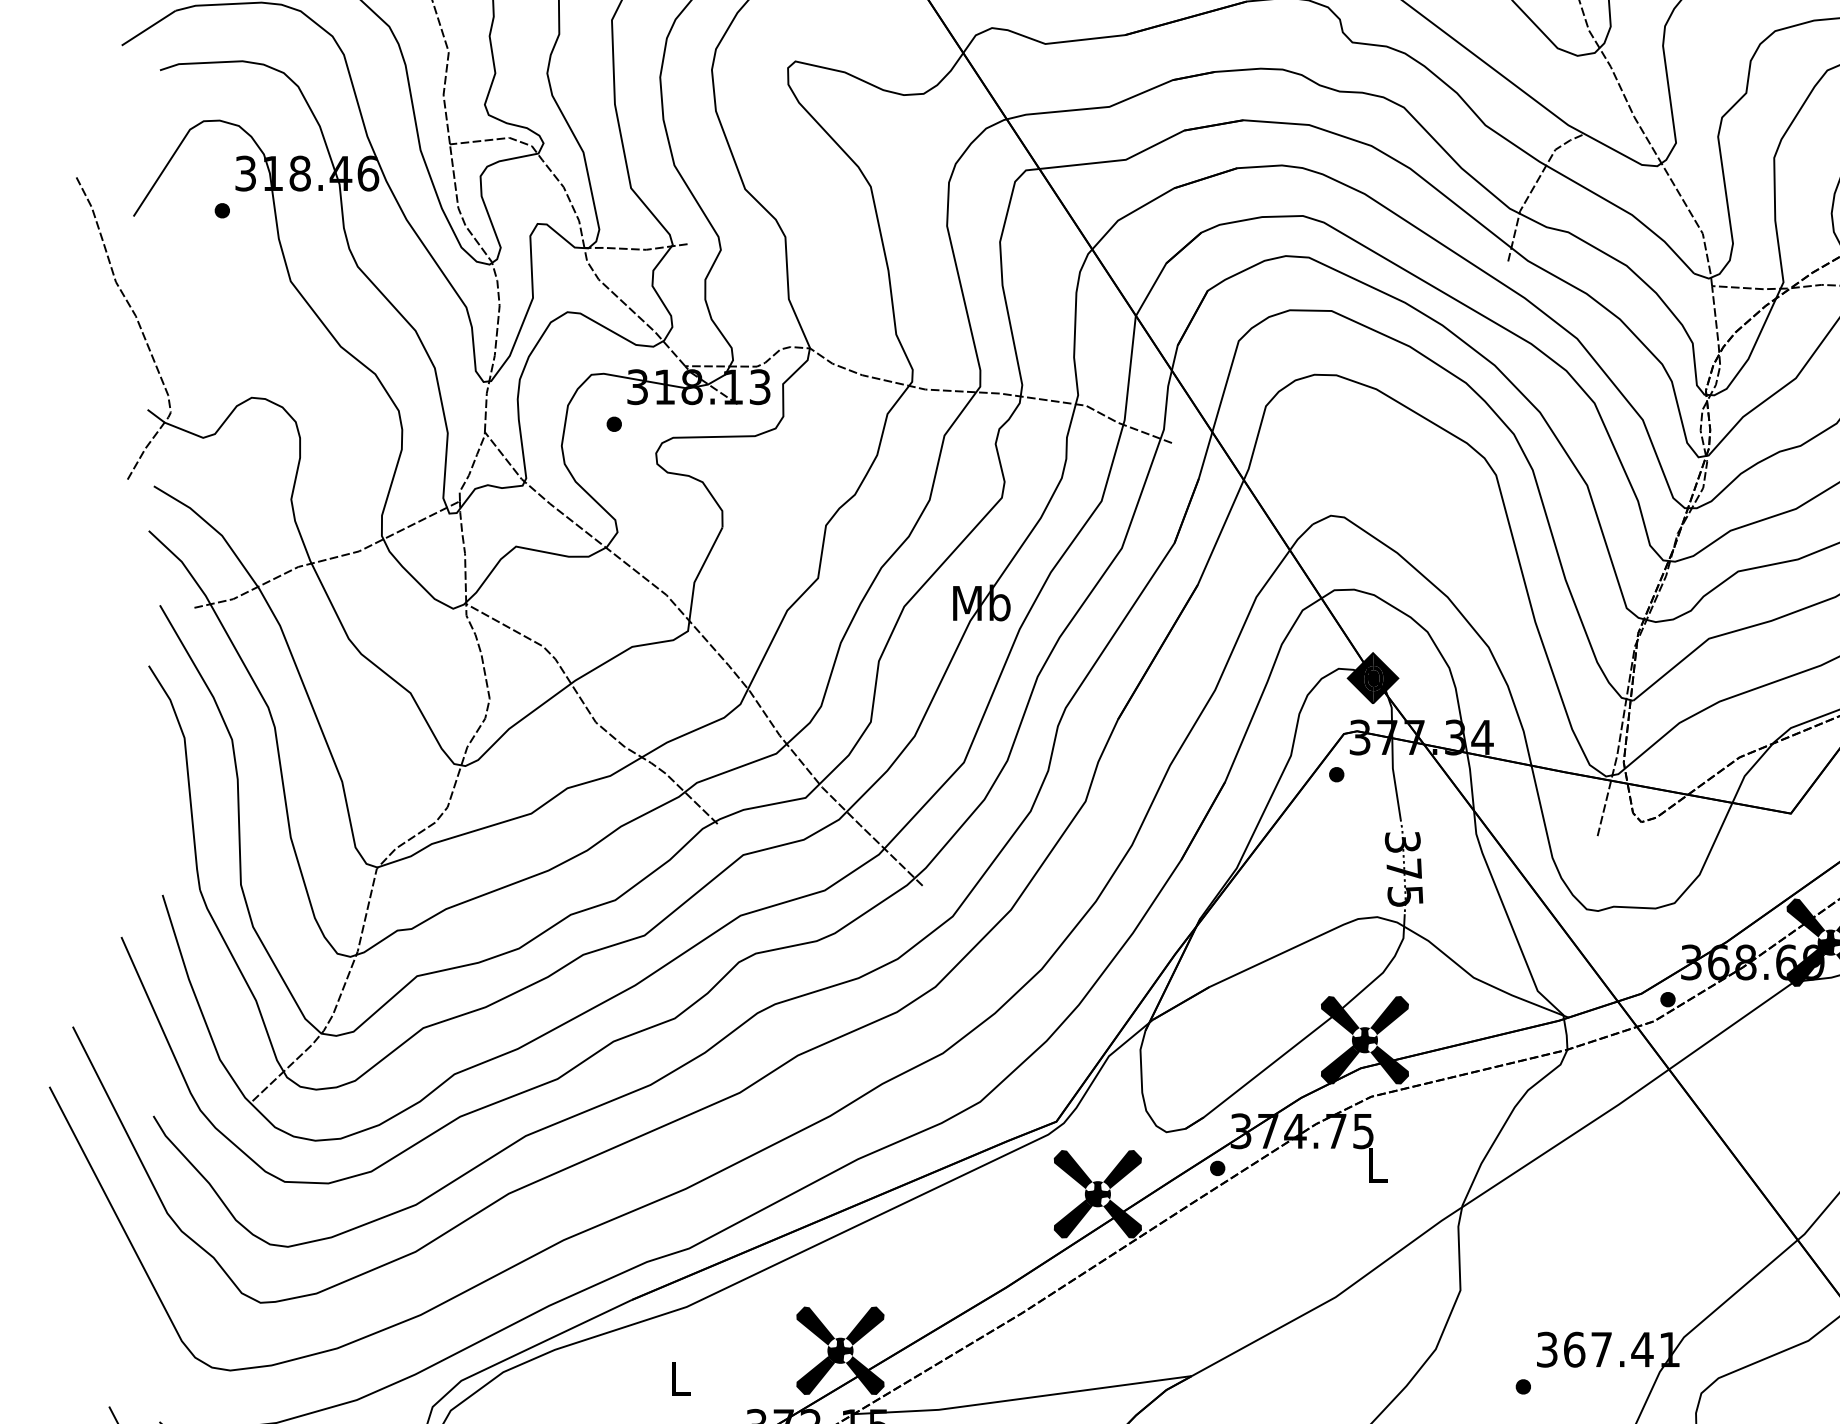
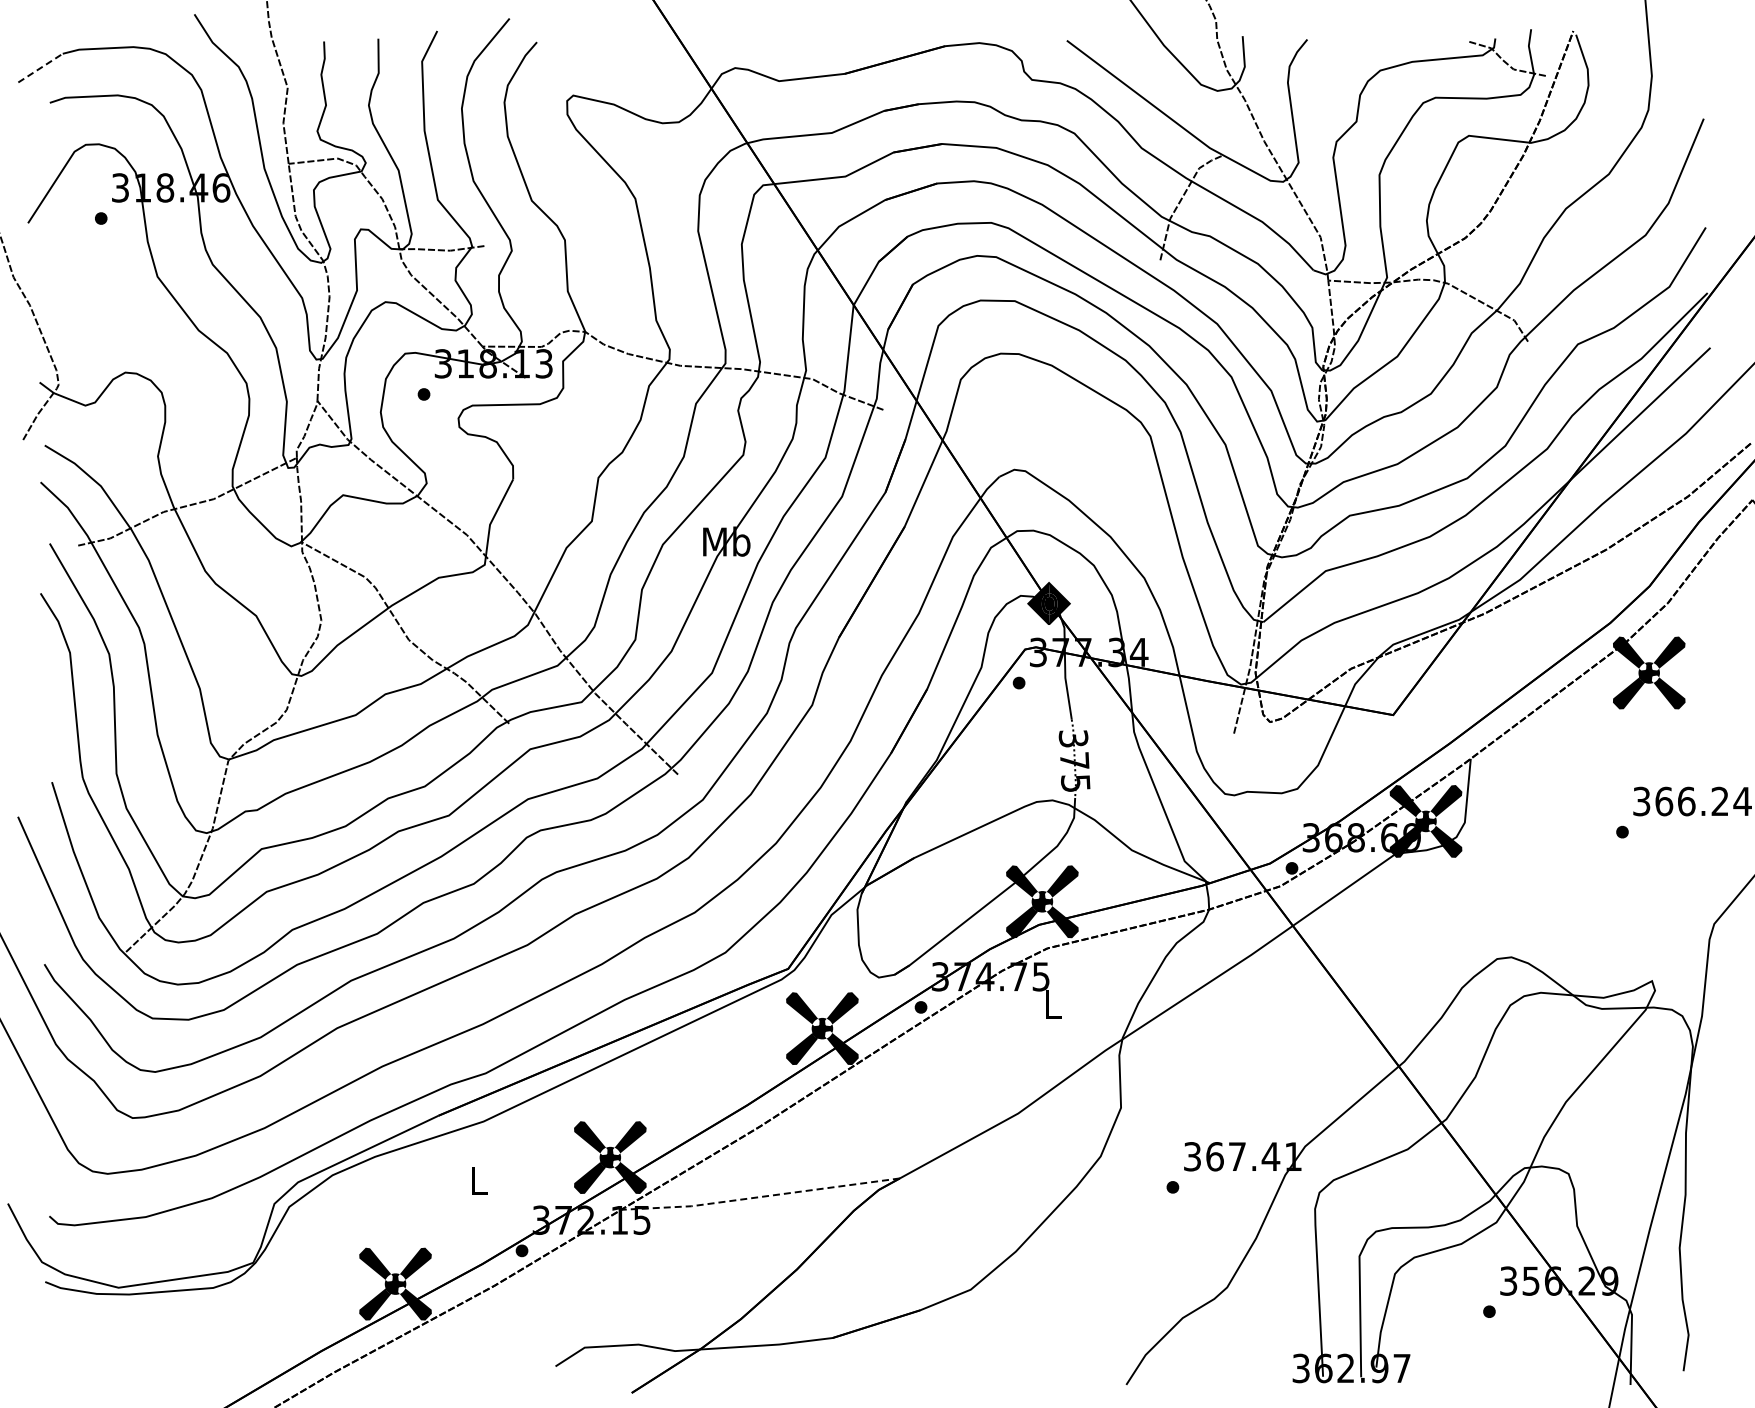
line: (148, 27) -> (40, 67), solid -> dashed
line: (1021, 1399) -> (759, 1197), solid -> dashed

